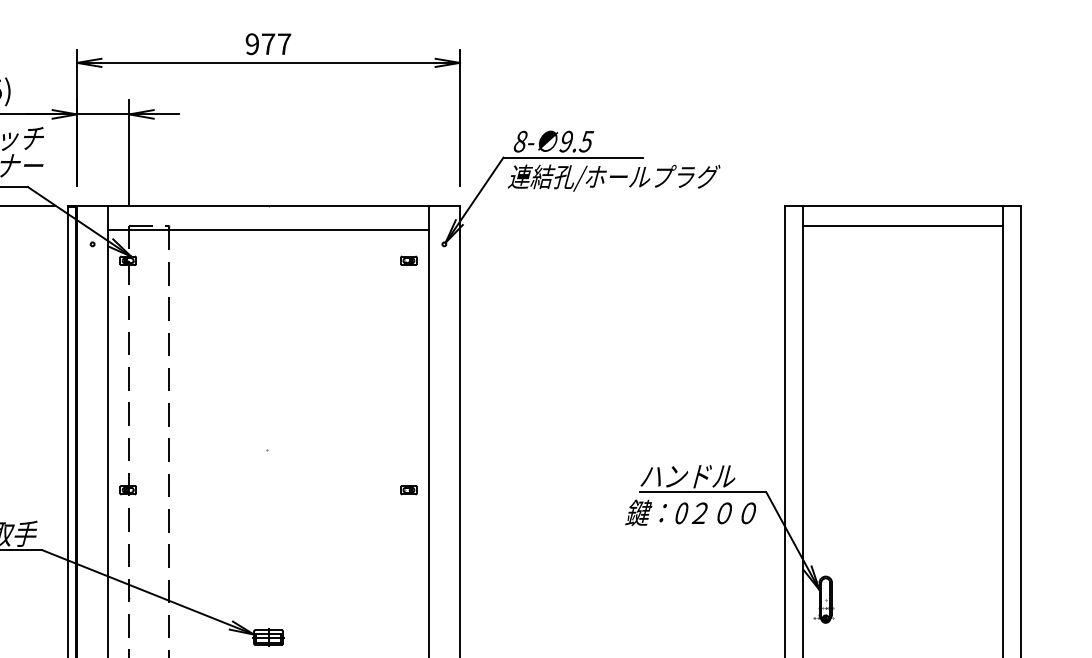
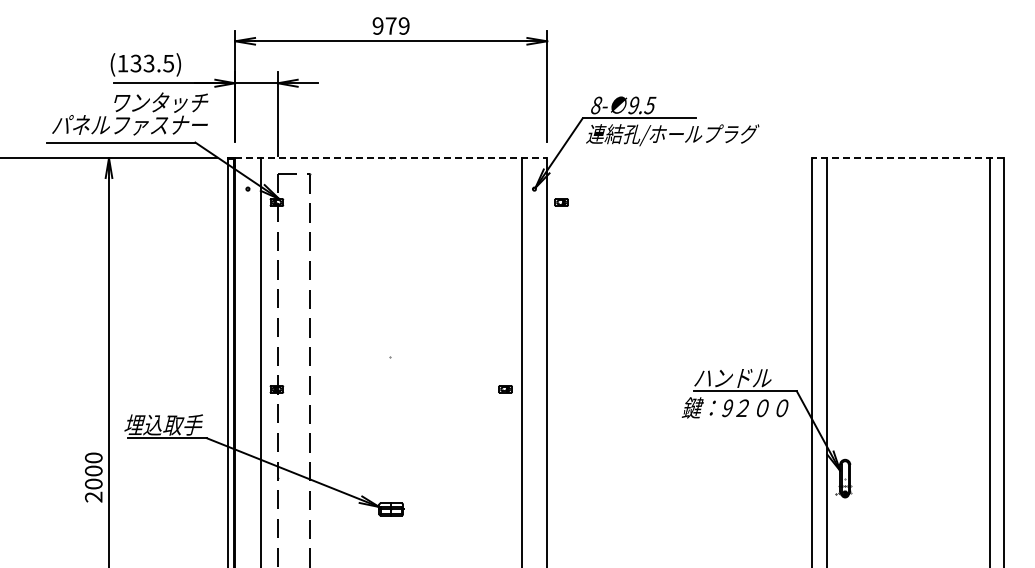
text: (283, 43) -> (403, 25), 977 -> 979
line: (268, 206) -> (391, 158), solid -> dashed
line: (903, 206) -> (908, 158), solid -> dashed
line: (902, 226) -> (907, 174), removed
line: (267, 230) -> (390, 177), removed
part: (408, 260) -> (561, 202), moved
text: (681, 513) -> (727, 408), 0 -> 9

